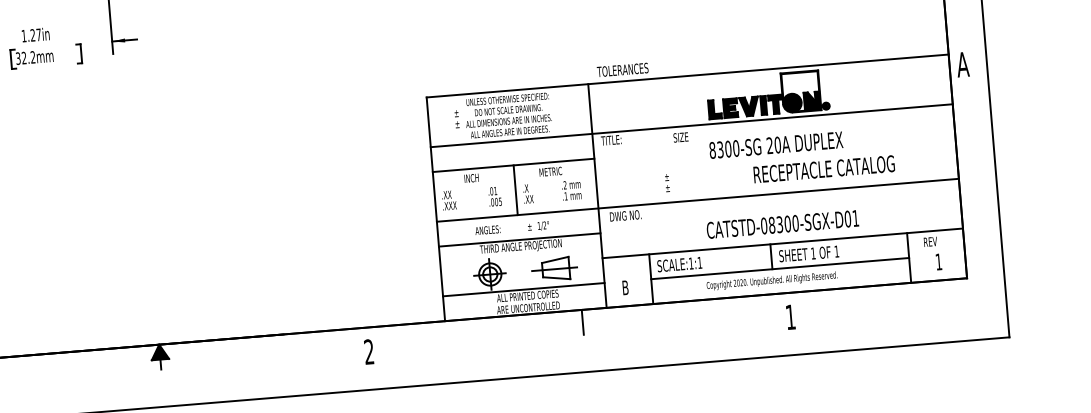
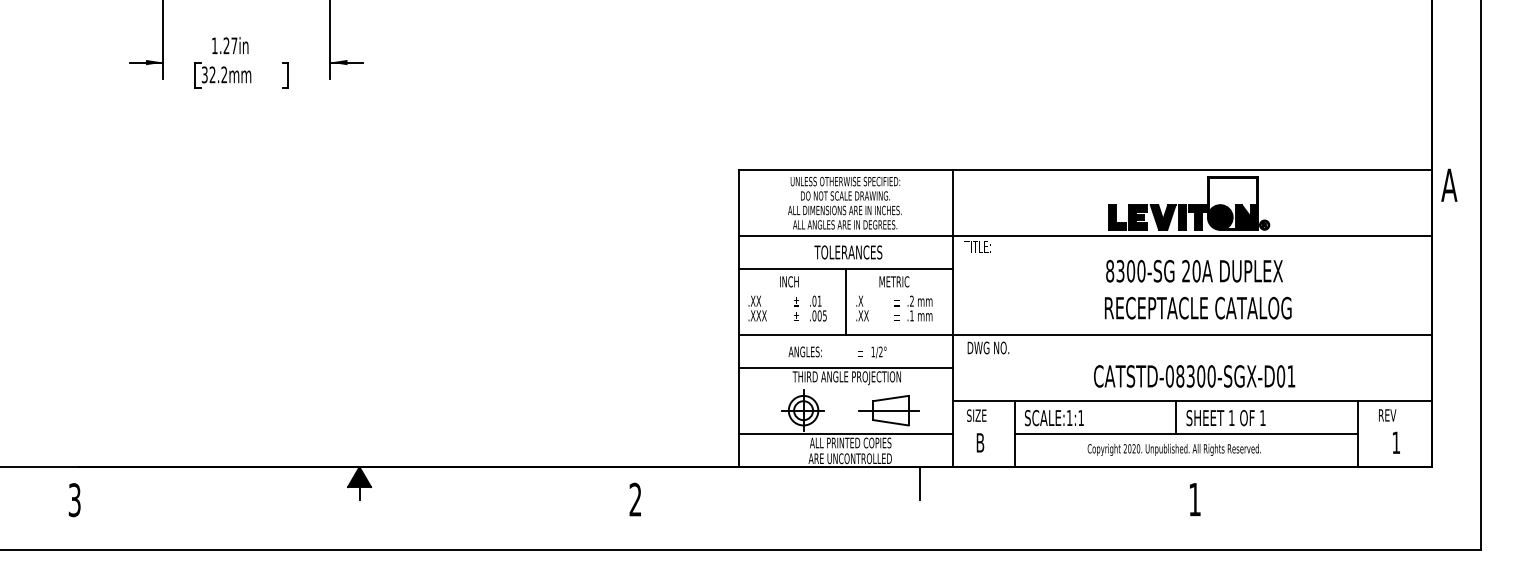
text: (622, 70) -> (848, 252), moved
text: (456, 118) -> (796, 308), moved
text: (680, 137) -> (976, 415), moved
text: (824, 168) -> (1198, 307), moved
text: (667, 183) -> (896, 310), moved

